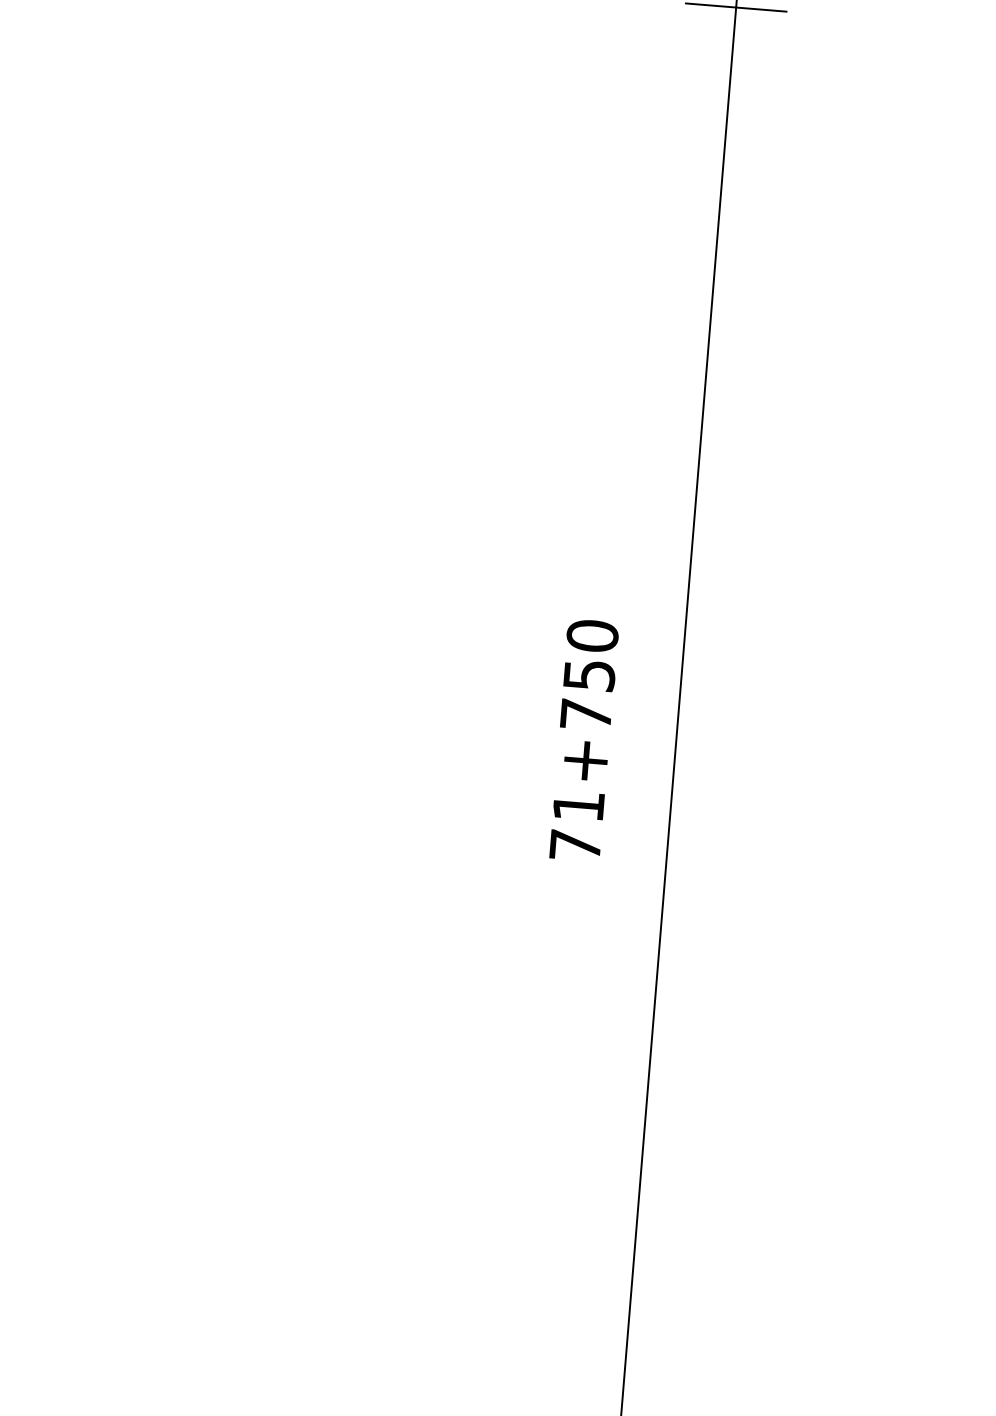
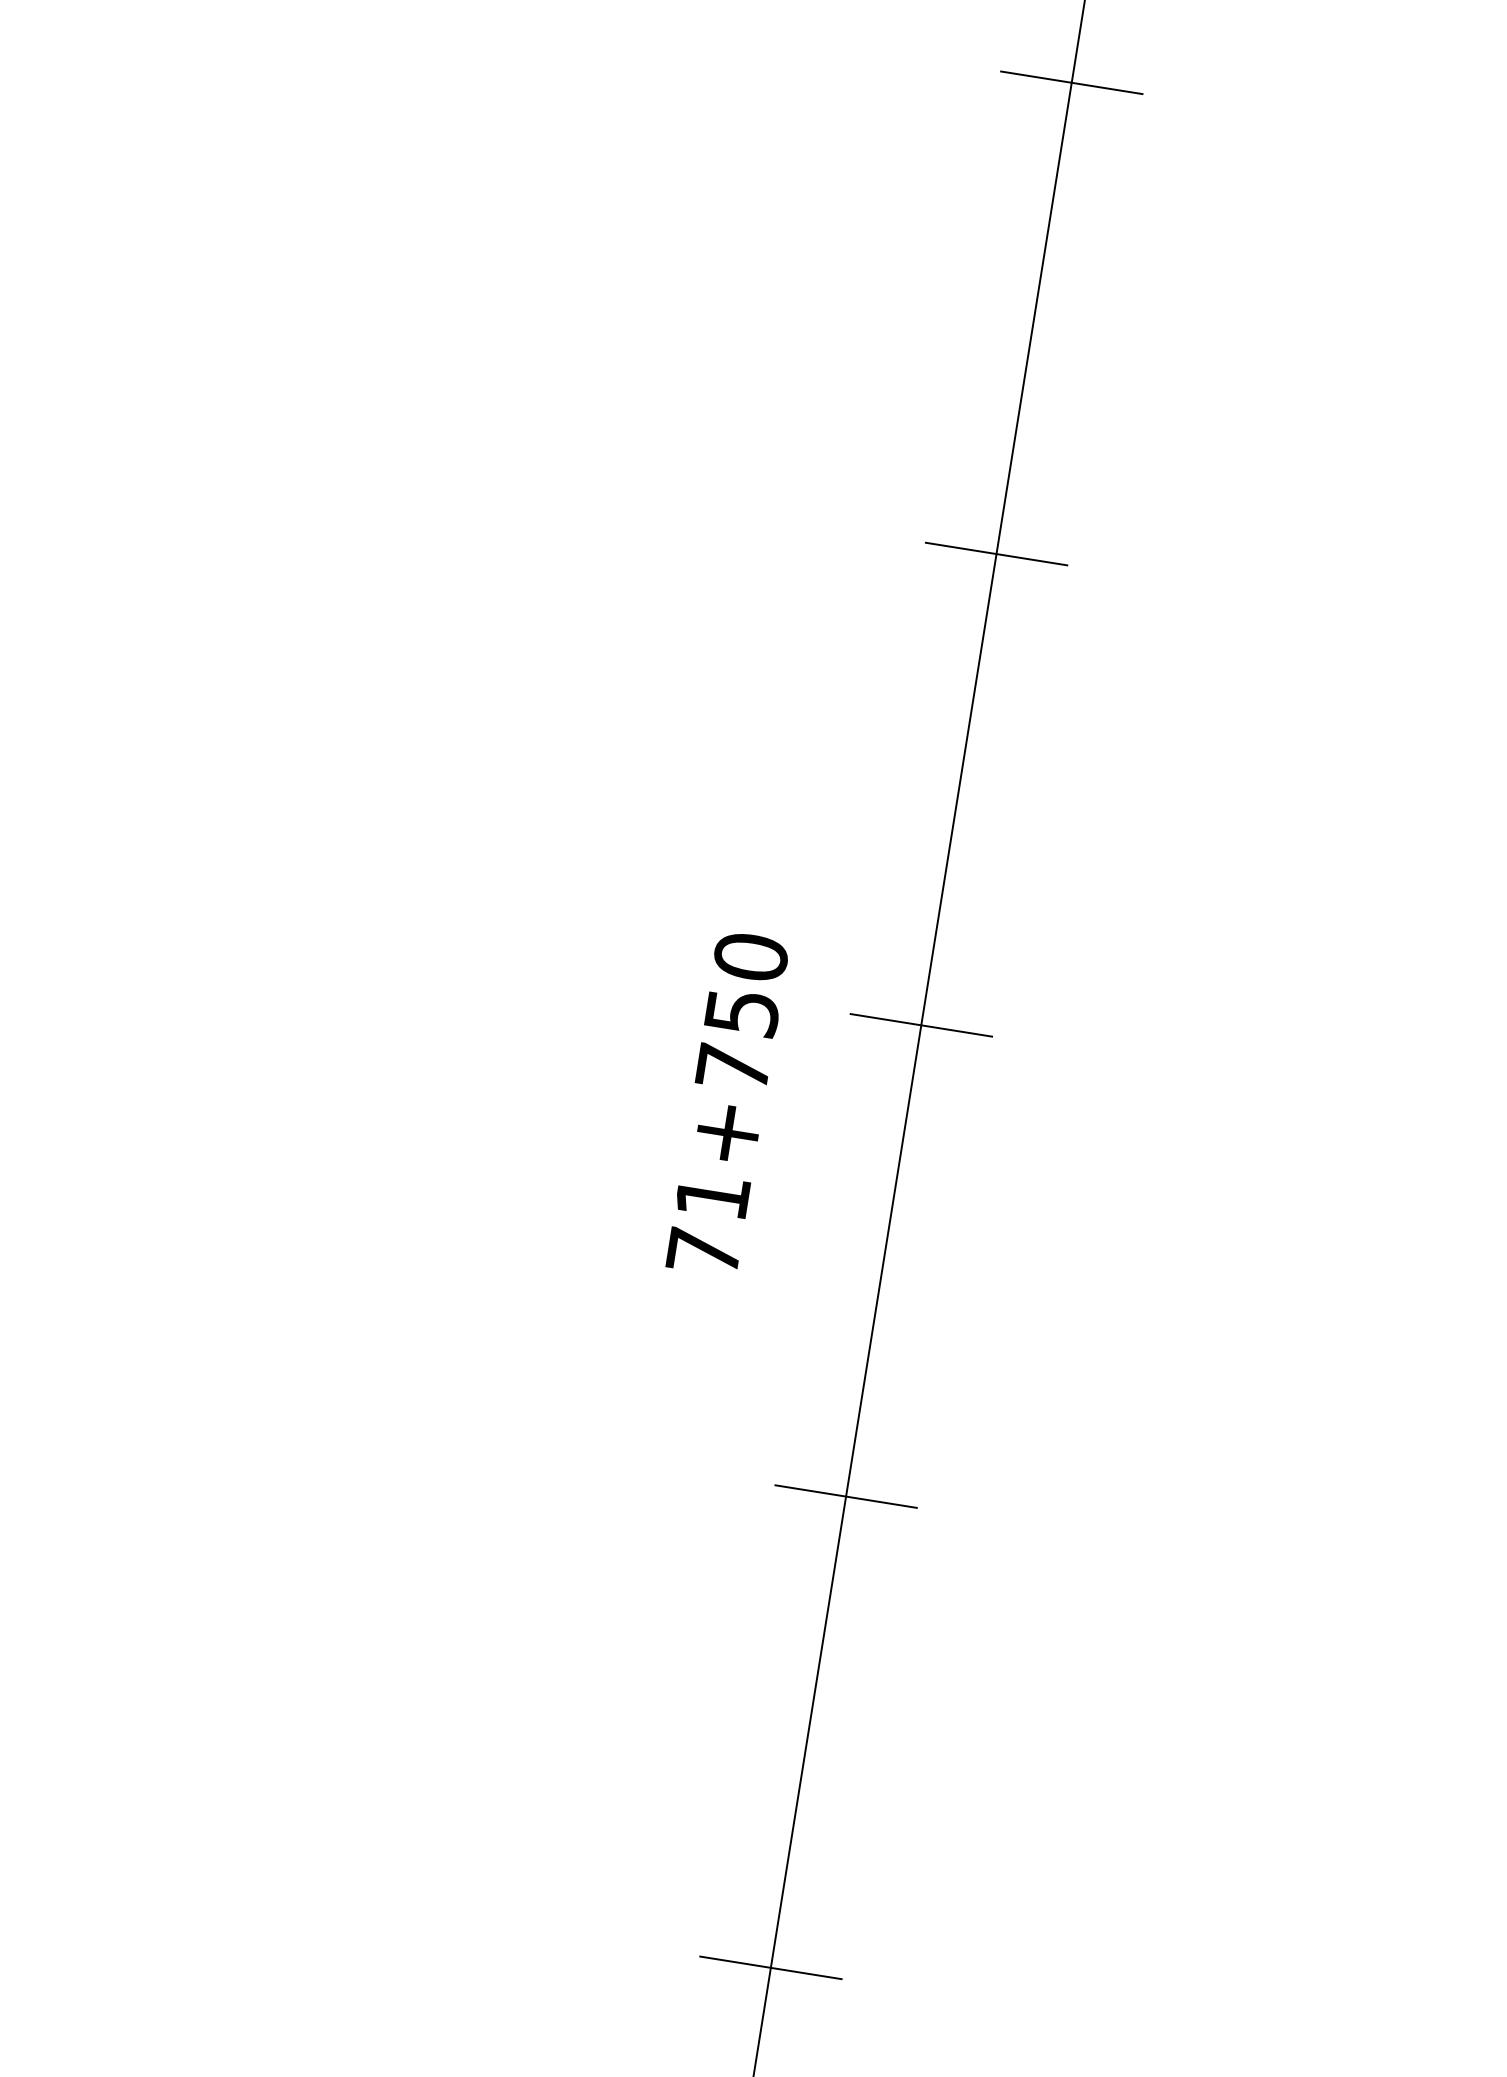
line: (708, 342) -> (996, 553), added
line: (681, 677) -> (921, 1025), added
text: (583, 738) -> (726, 1101), moved
line: (653, 1012) -> (845, 1496), added
line: (626, 1346) -> (770, 1967), added

